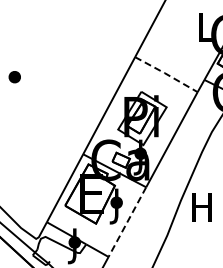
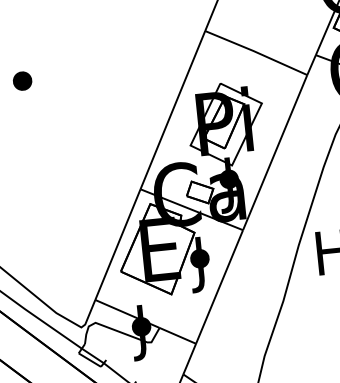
line: (166, 74) -> (256, 52), dashed -> solid
line: (127, 222) -> (219, 287), dashed -> solid

